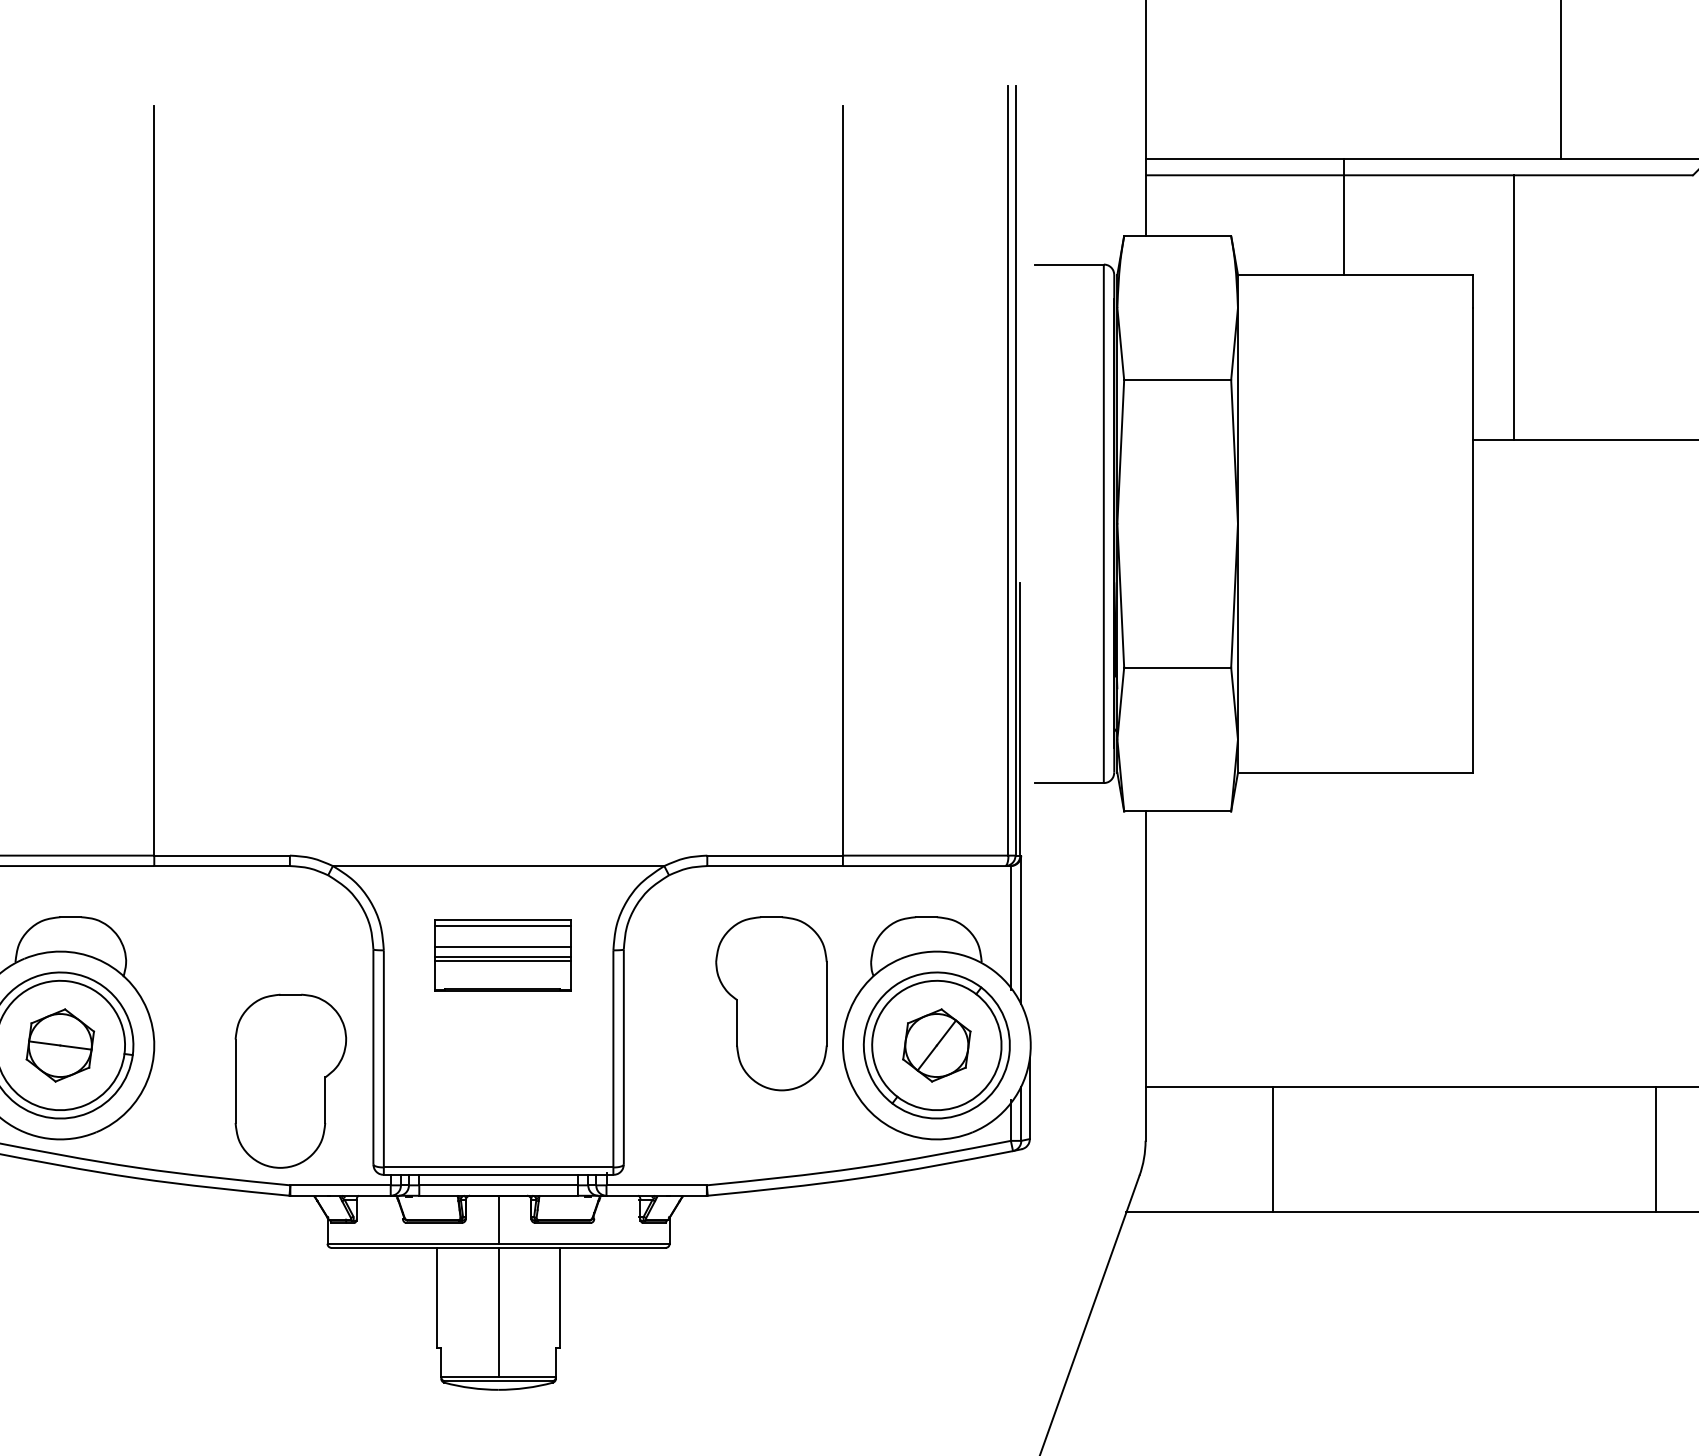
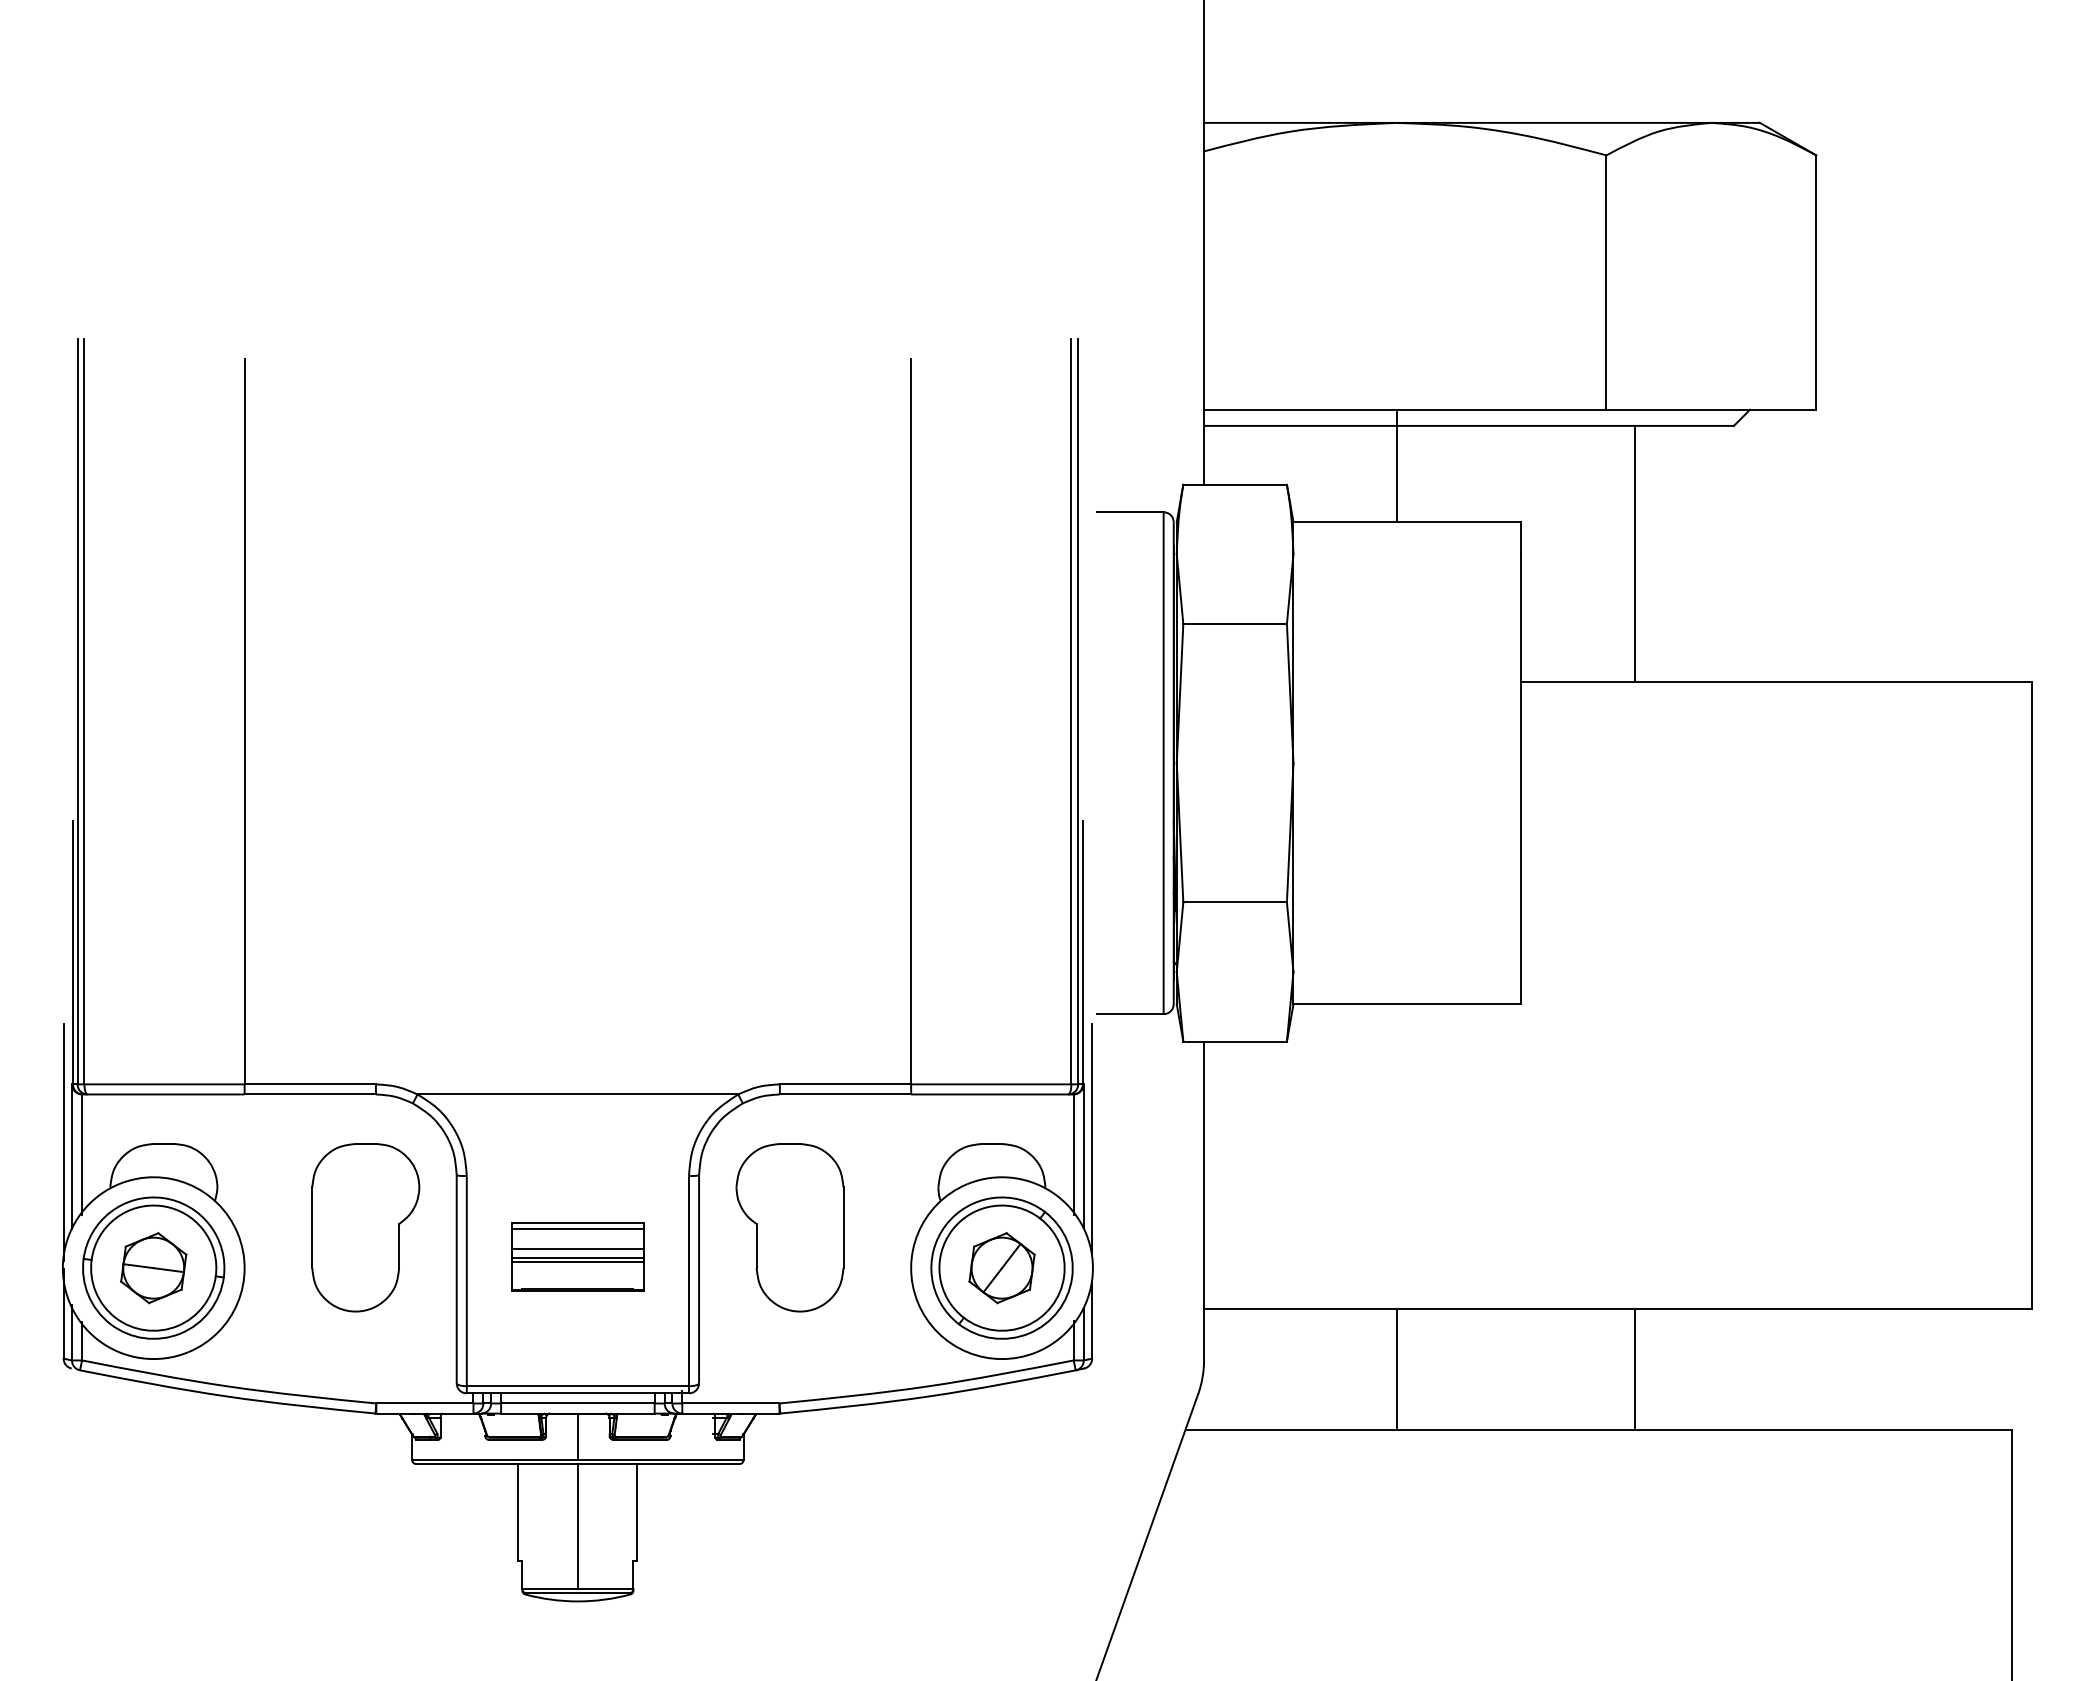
line: (1513, 307) -> (1635, 553), moved
line: (1030, 912) -> (1092, 1139), added
part: (502, 954) -> (577, 1256), moved
part: (770, 1003) -> (789, 1227), moved
part: (290, 1081) -> (365, 1227), moved
line: (1273, 1149) -> (1396, 1368), moved
line: (1656, 1149) -> (1635, 1368), moved

